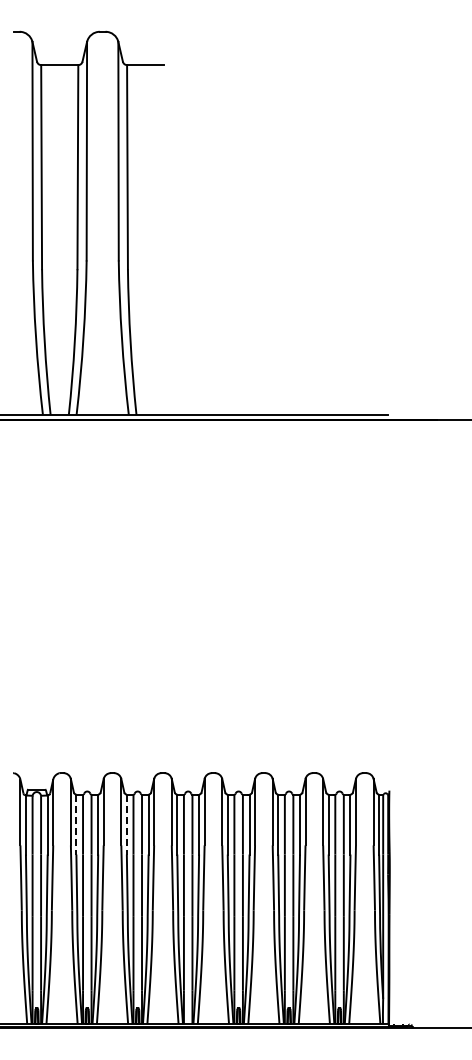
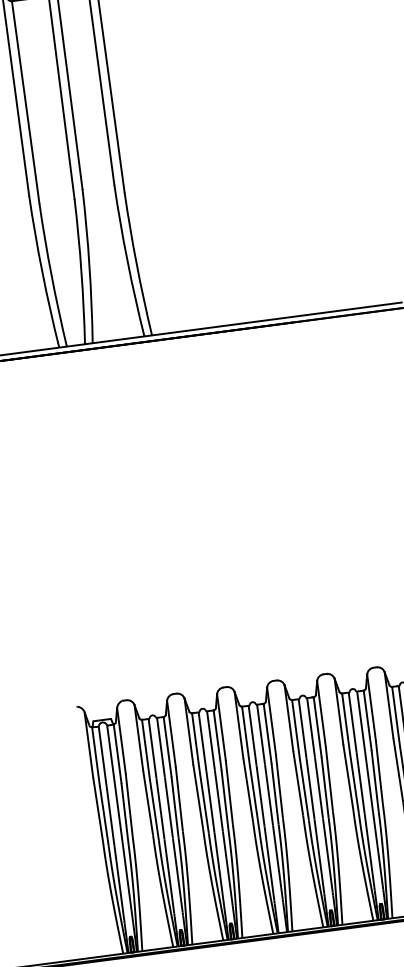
line: (76, 824) -> (146, 749), dashed -> solid
line: (126, 824) -> (195, 742), dashed -> solid

